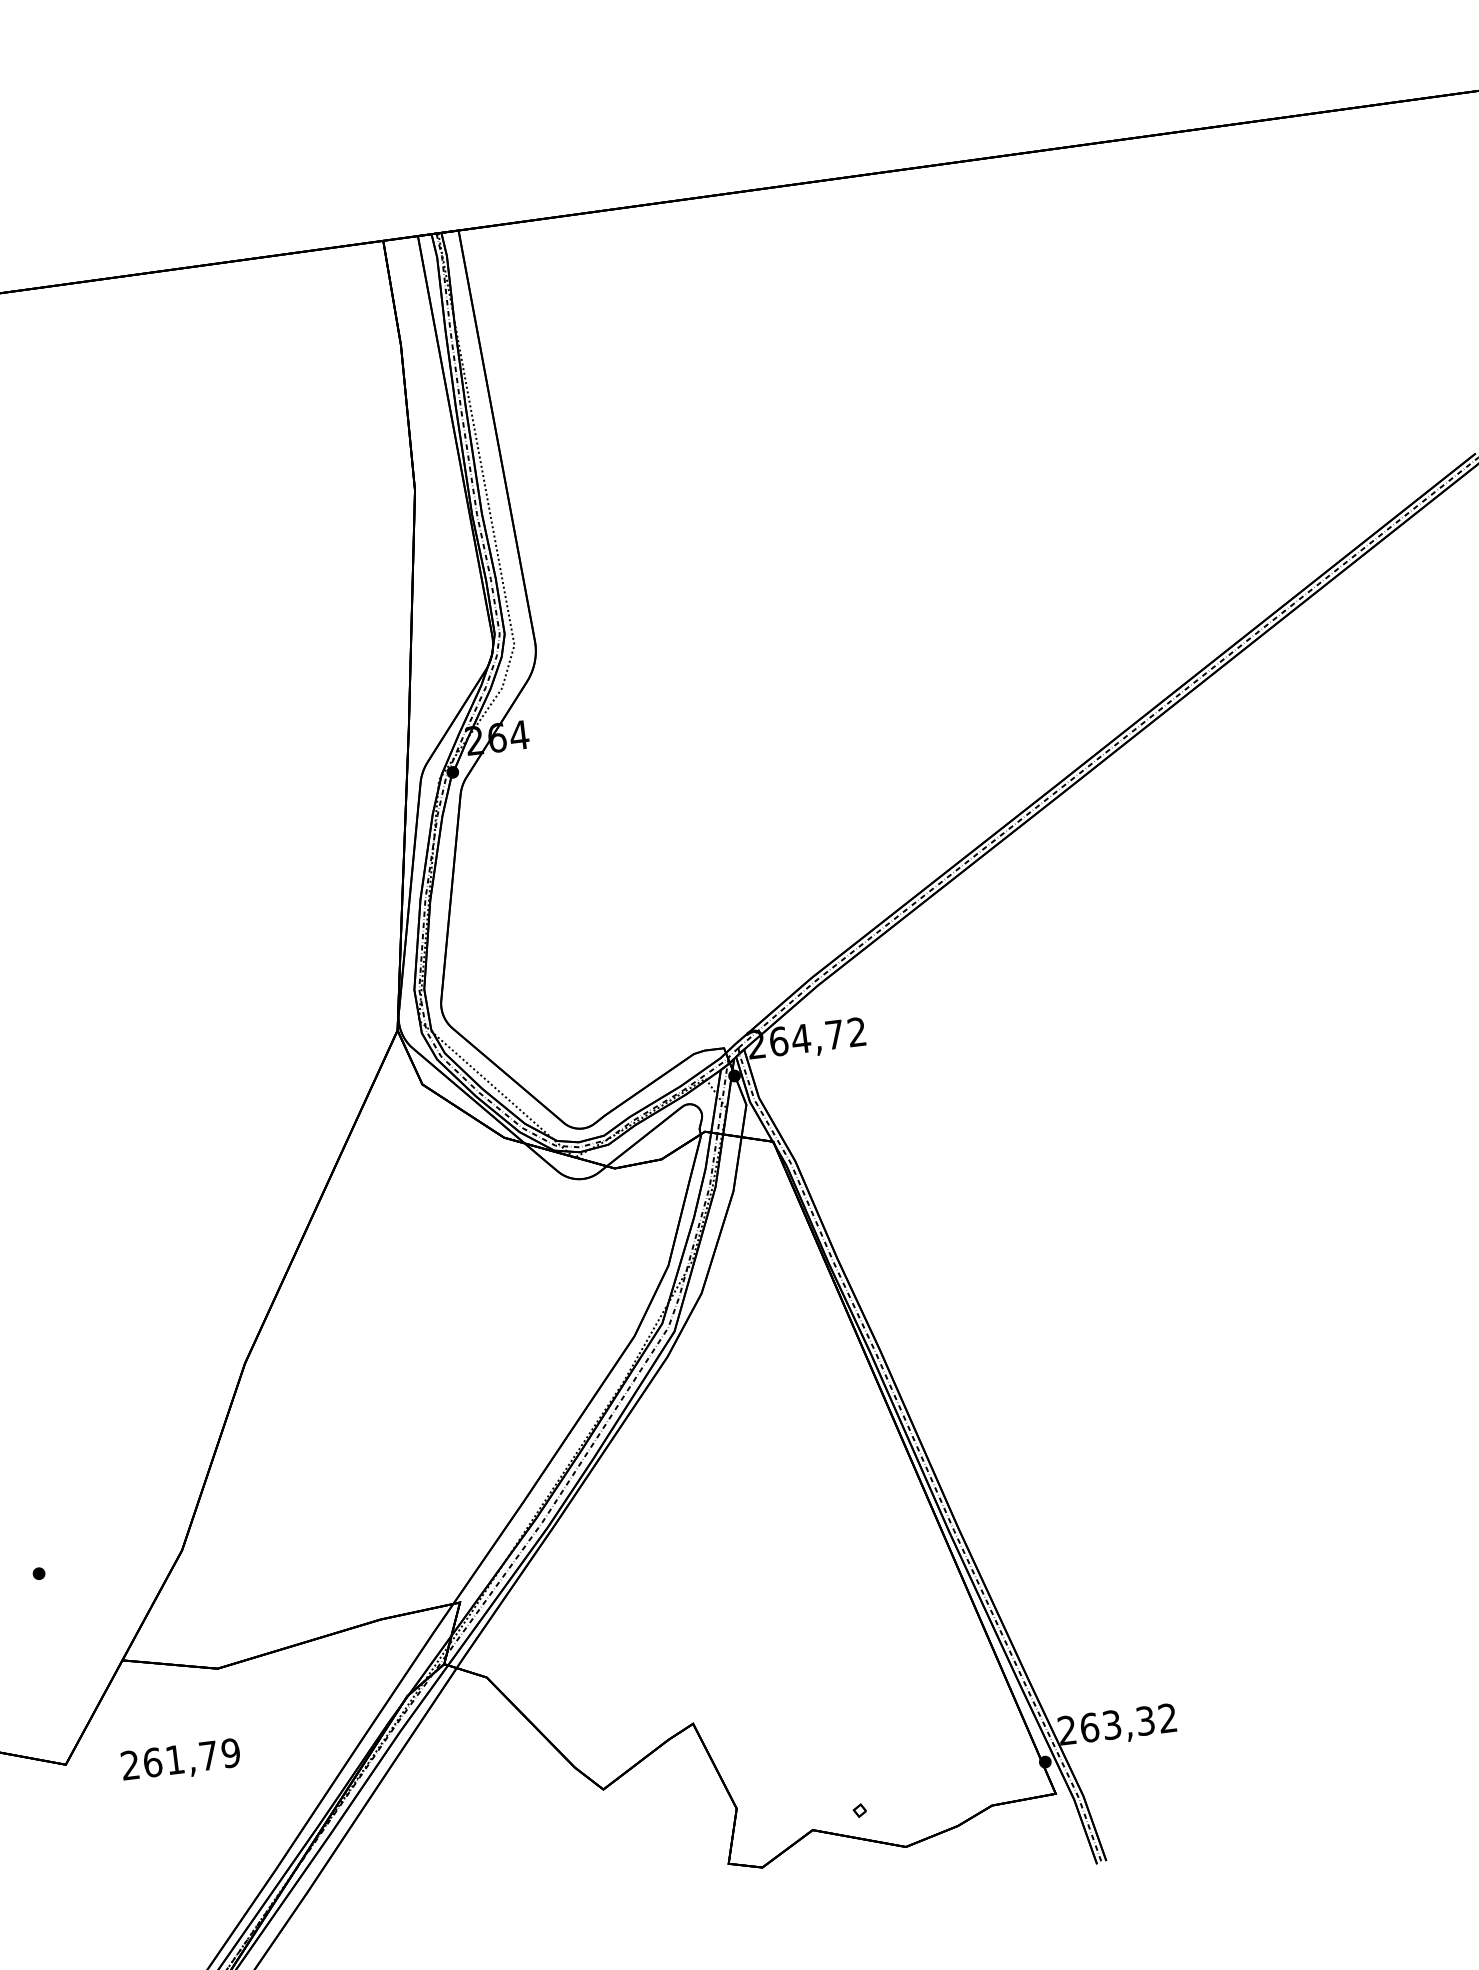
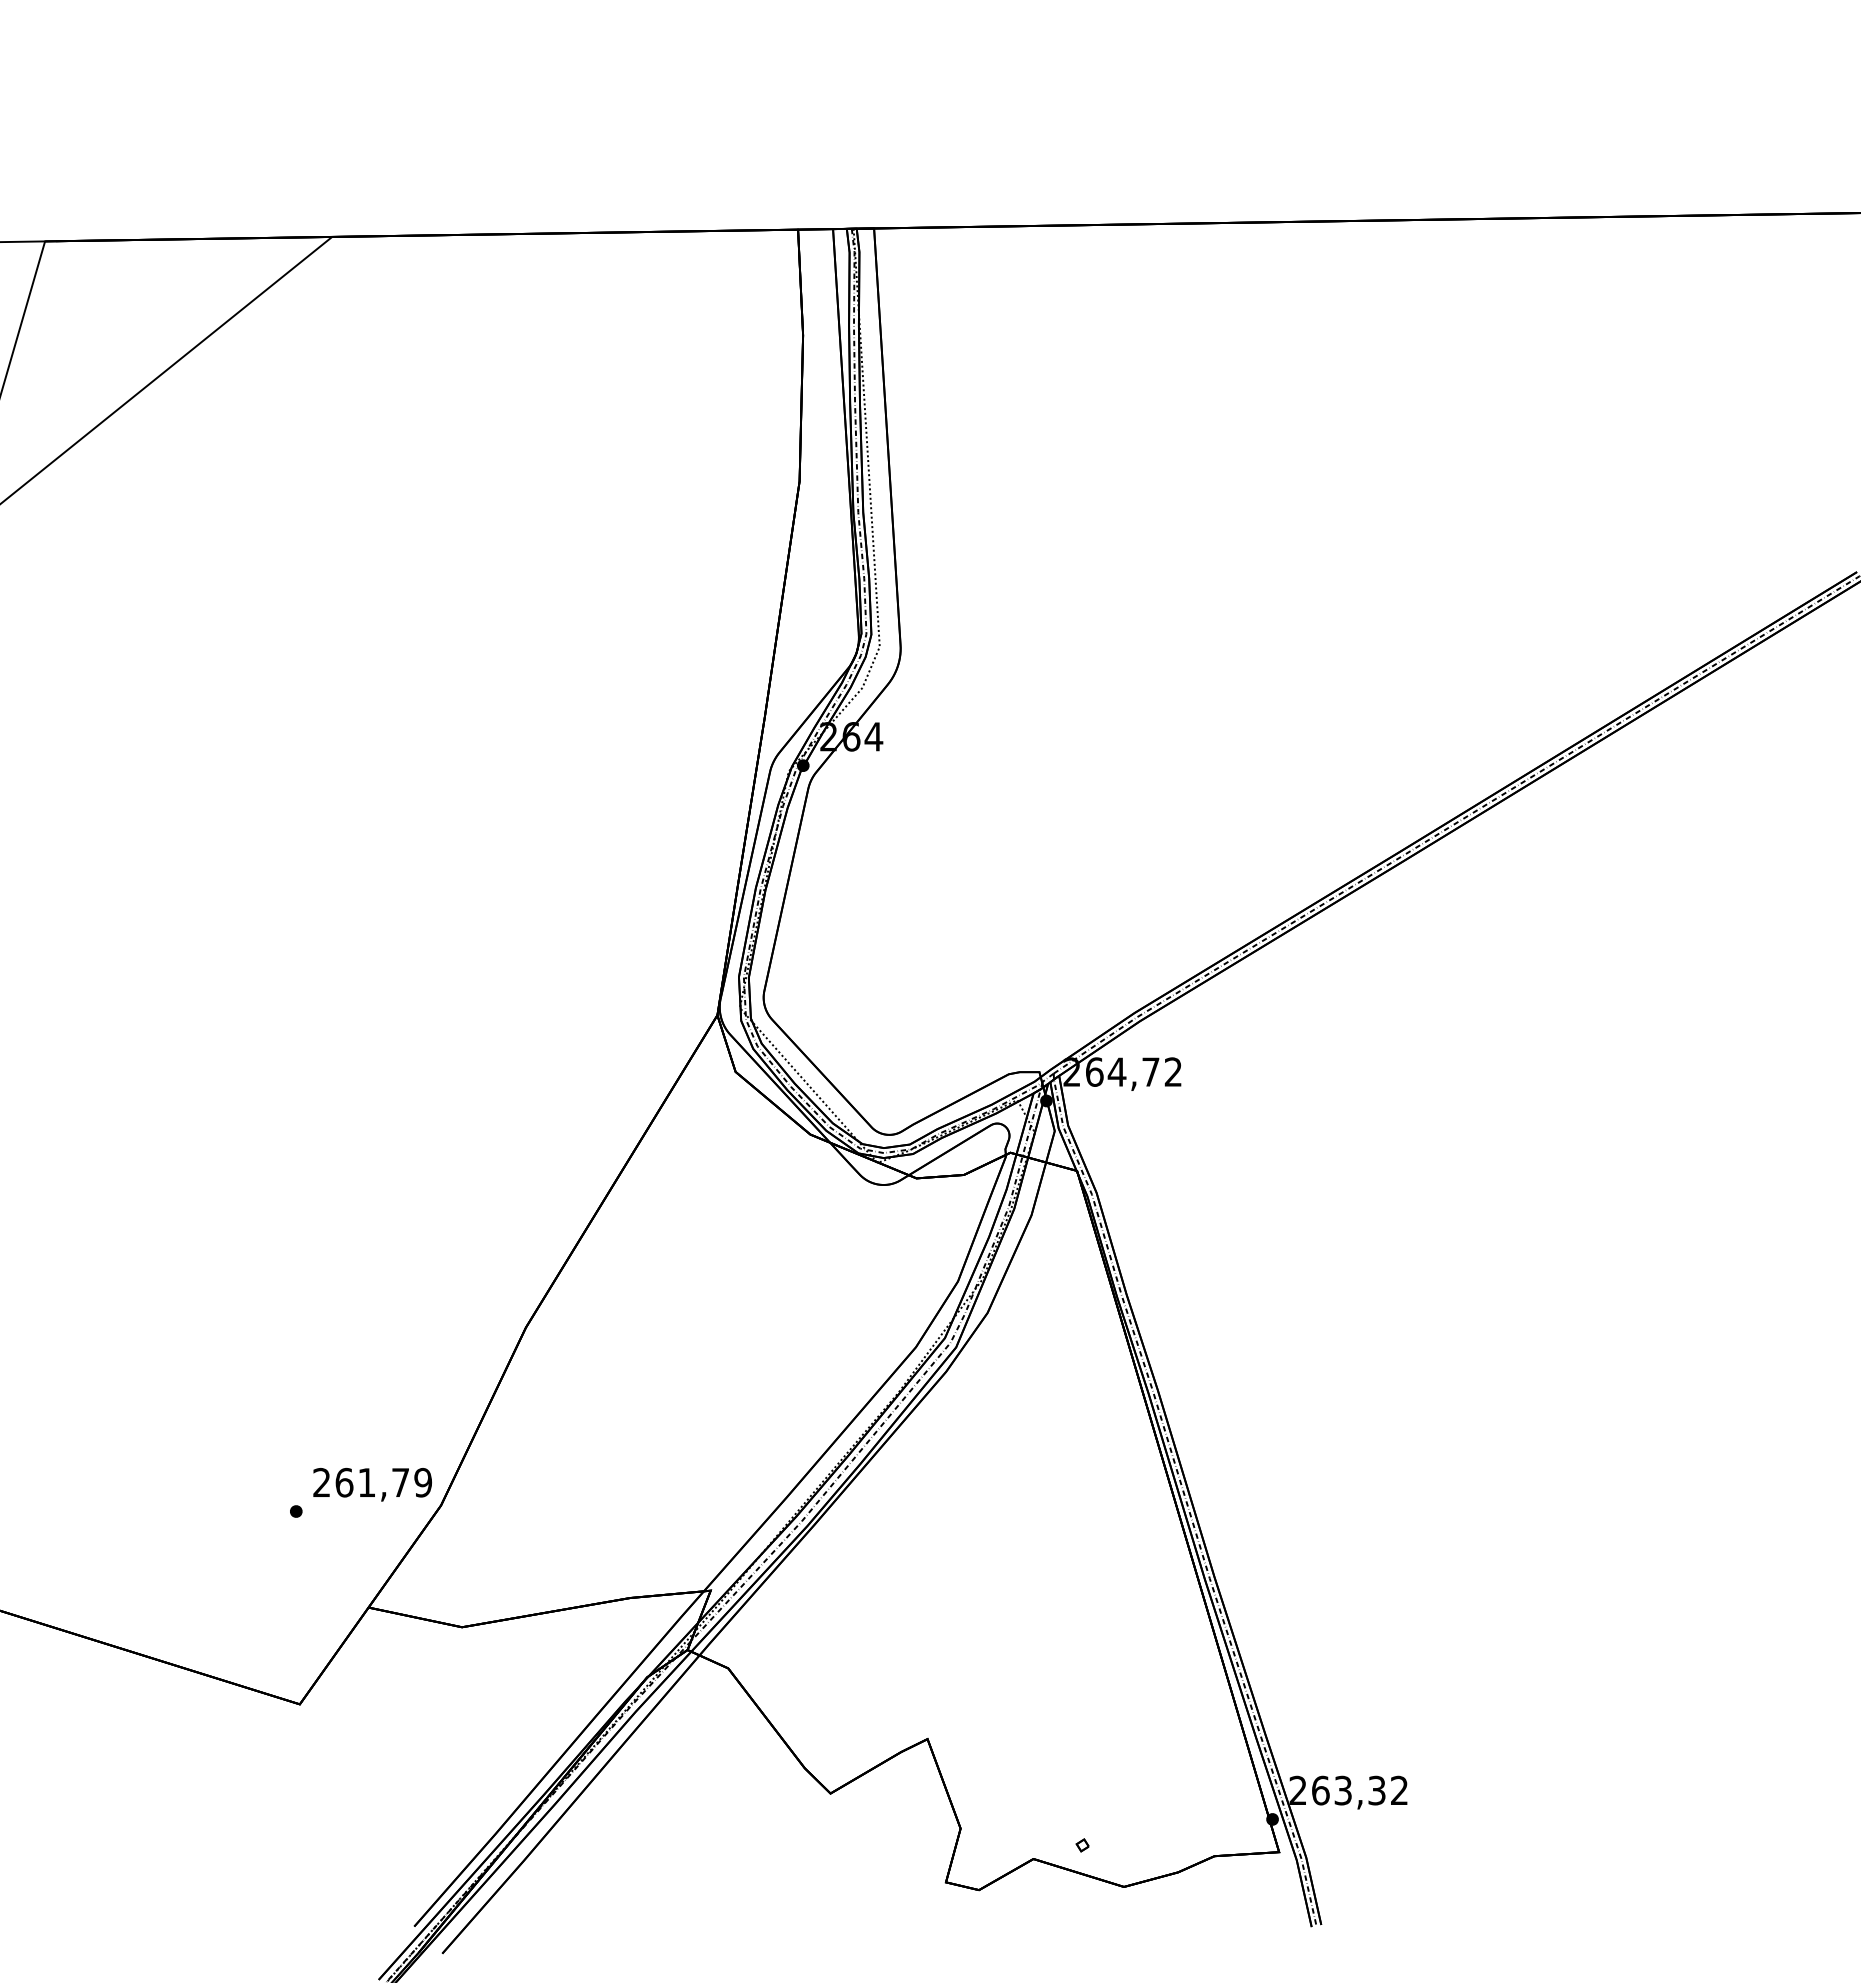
text: (180, 1761) -> (372, 1484), moved

